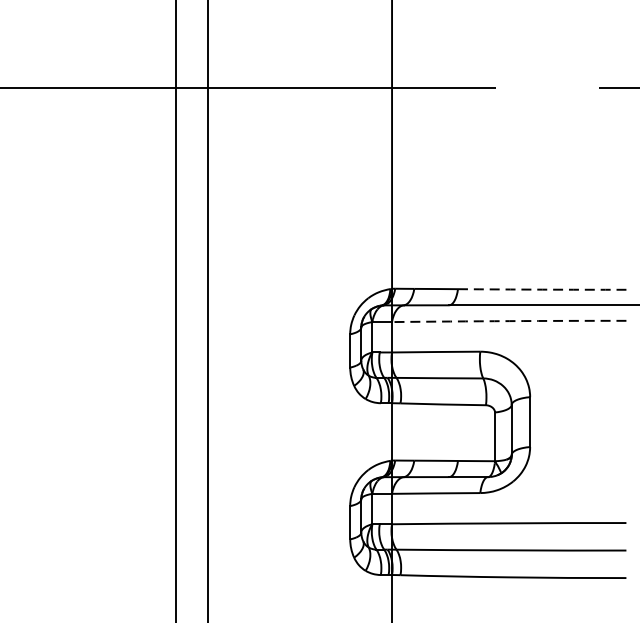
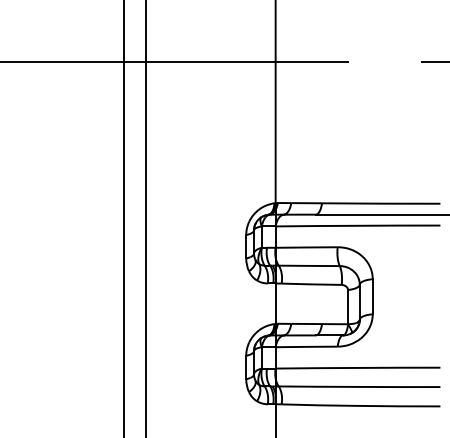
arc: (542, 289) -> (381, 203), dashed -> solid
arc: (509, 320) -> (358, 225), dashed -> solid

